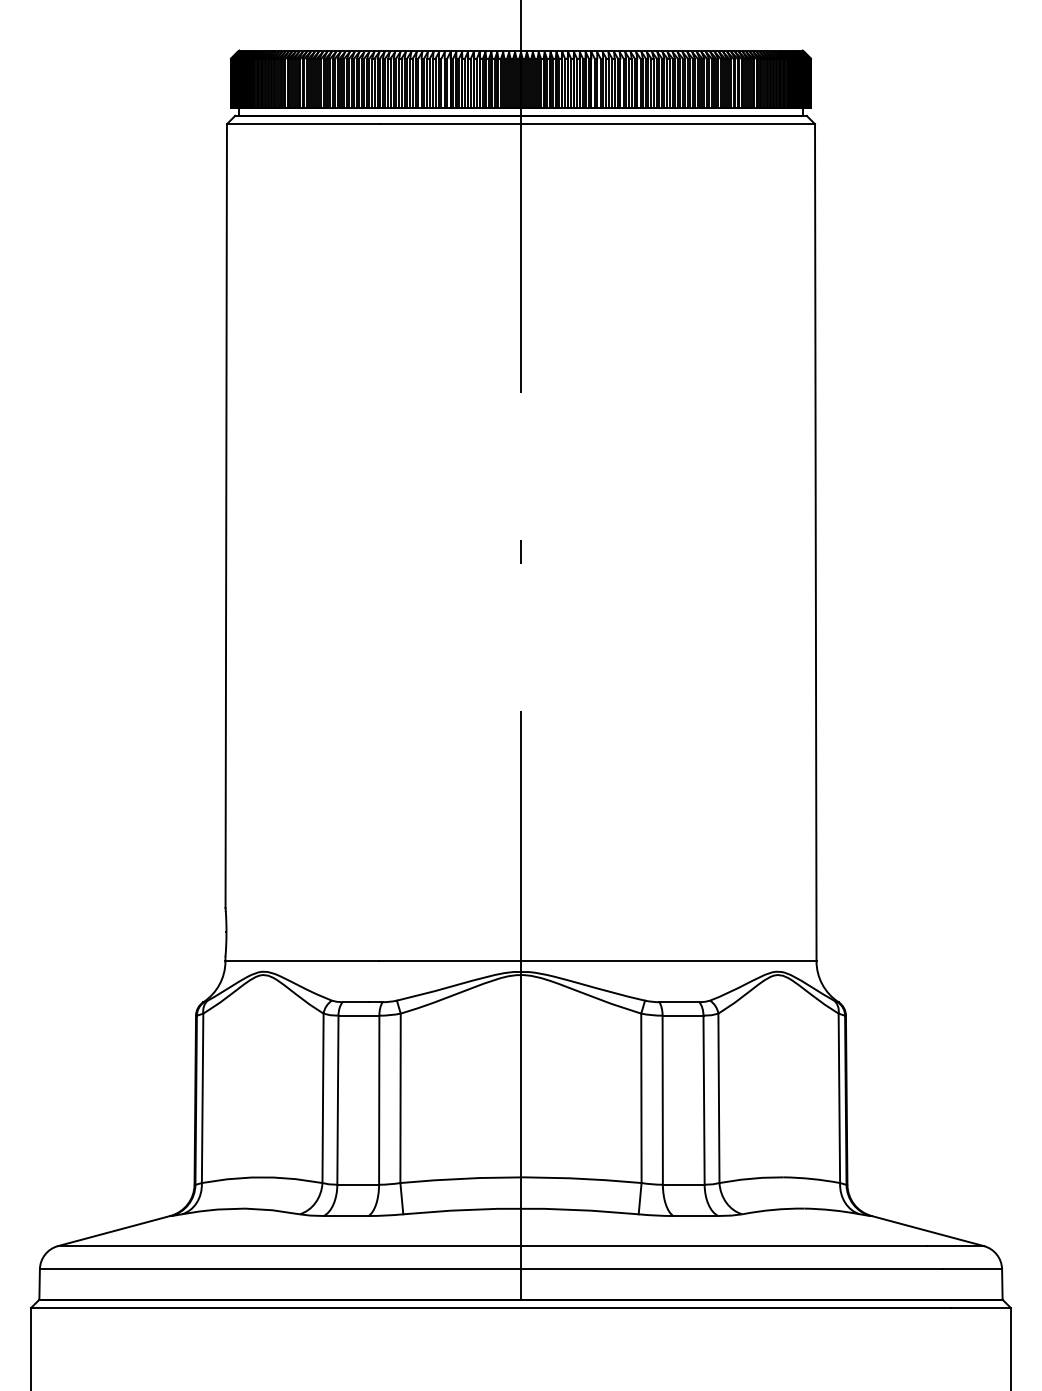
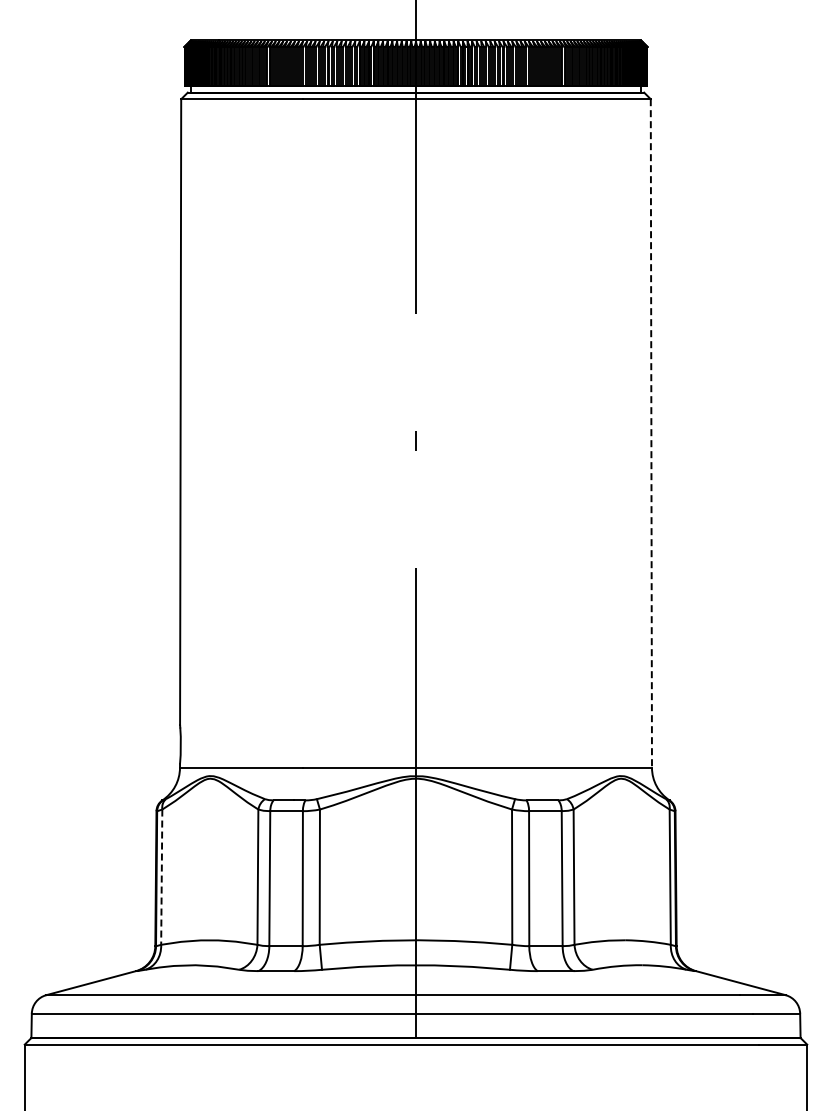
line: (815, 542) -> (651, 433), solid -> dashed
line: (202, 1098) -> (161, 877), solid -> dashed

